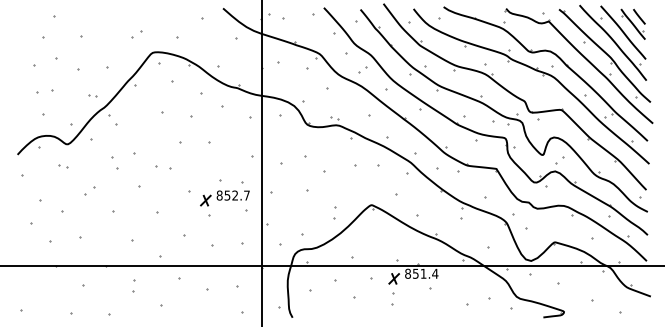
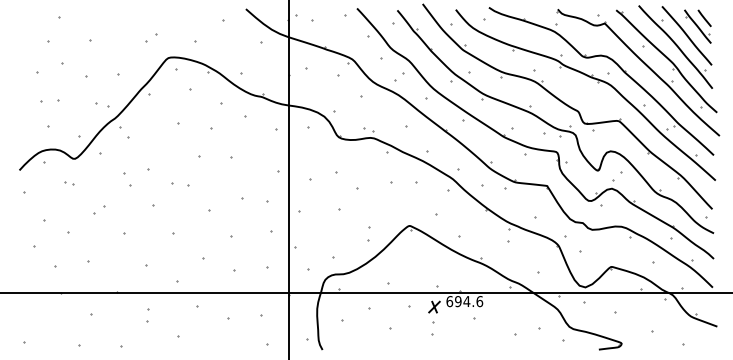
part: (92, 95) -> (102, 105), size x1.6
part: (224, 198) -> (247, 218), removed
text: (421, 273) -> (464, 301), 851.4 -> 694.6

